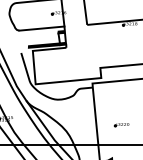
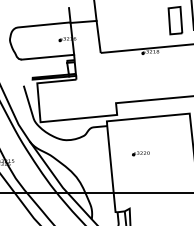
part: (121, 124) -> (140, 153), moved

